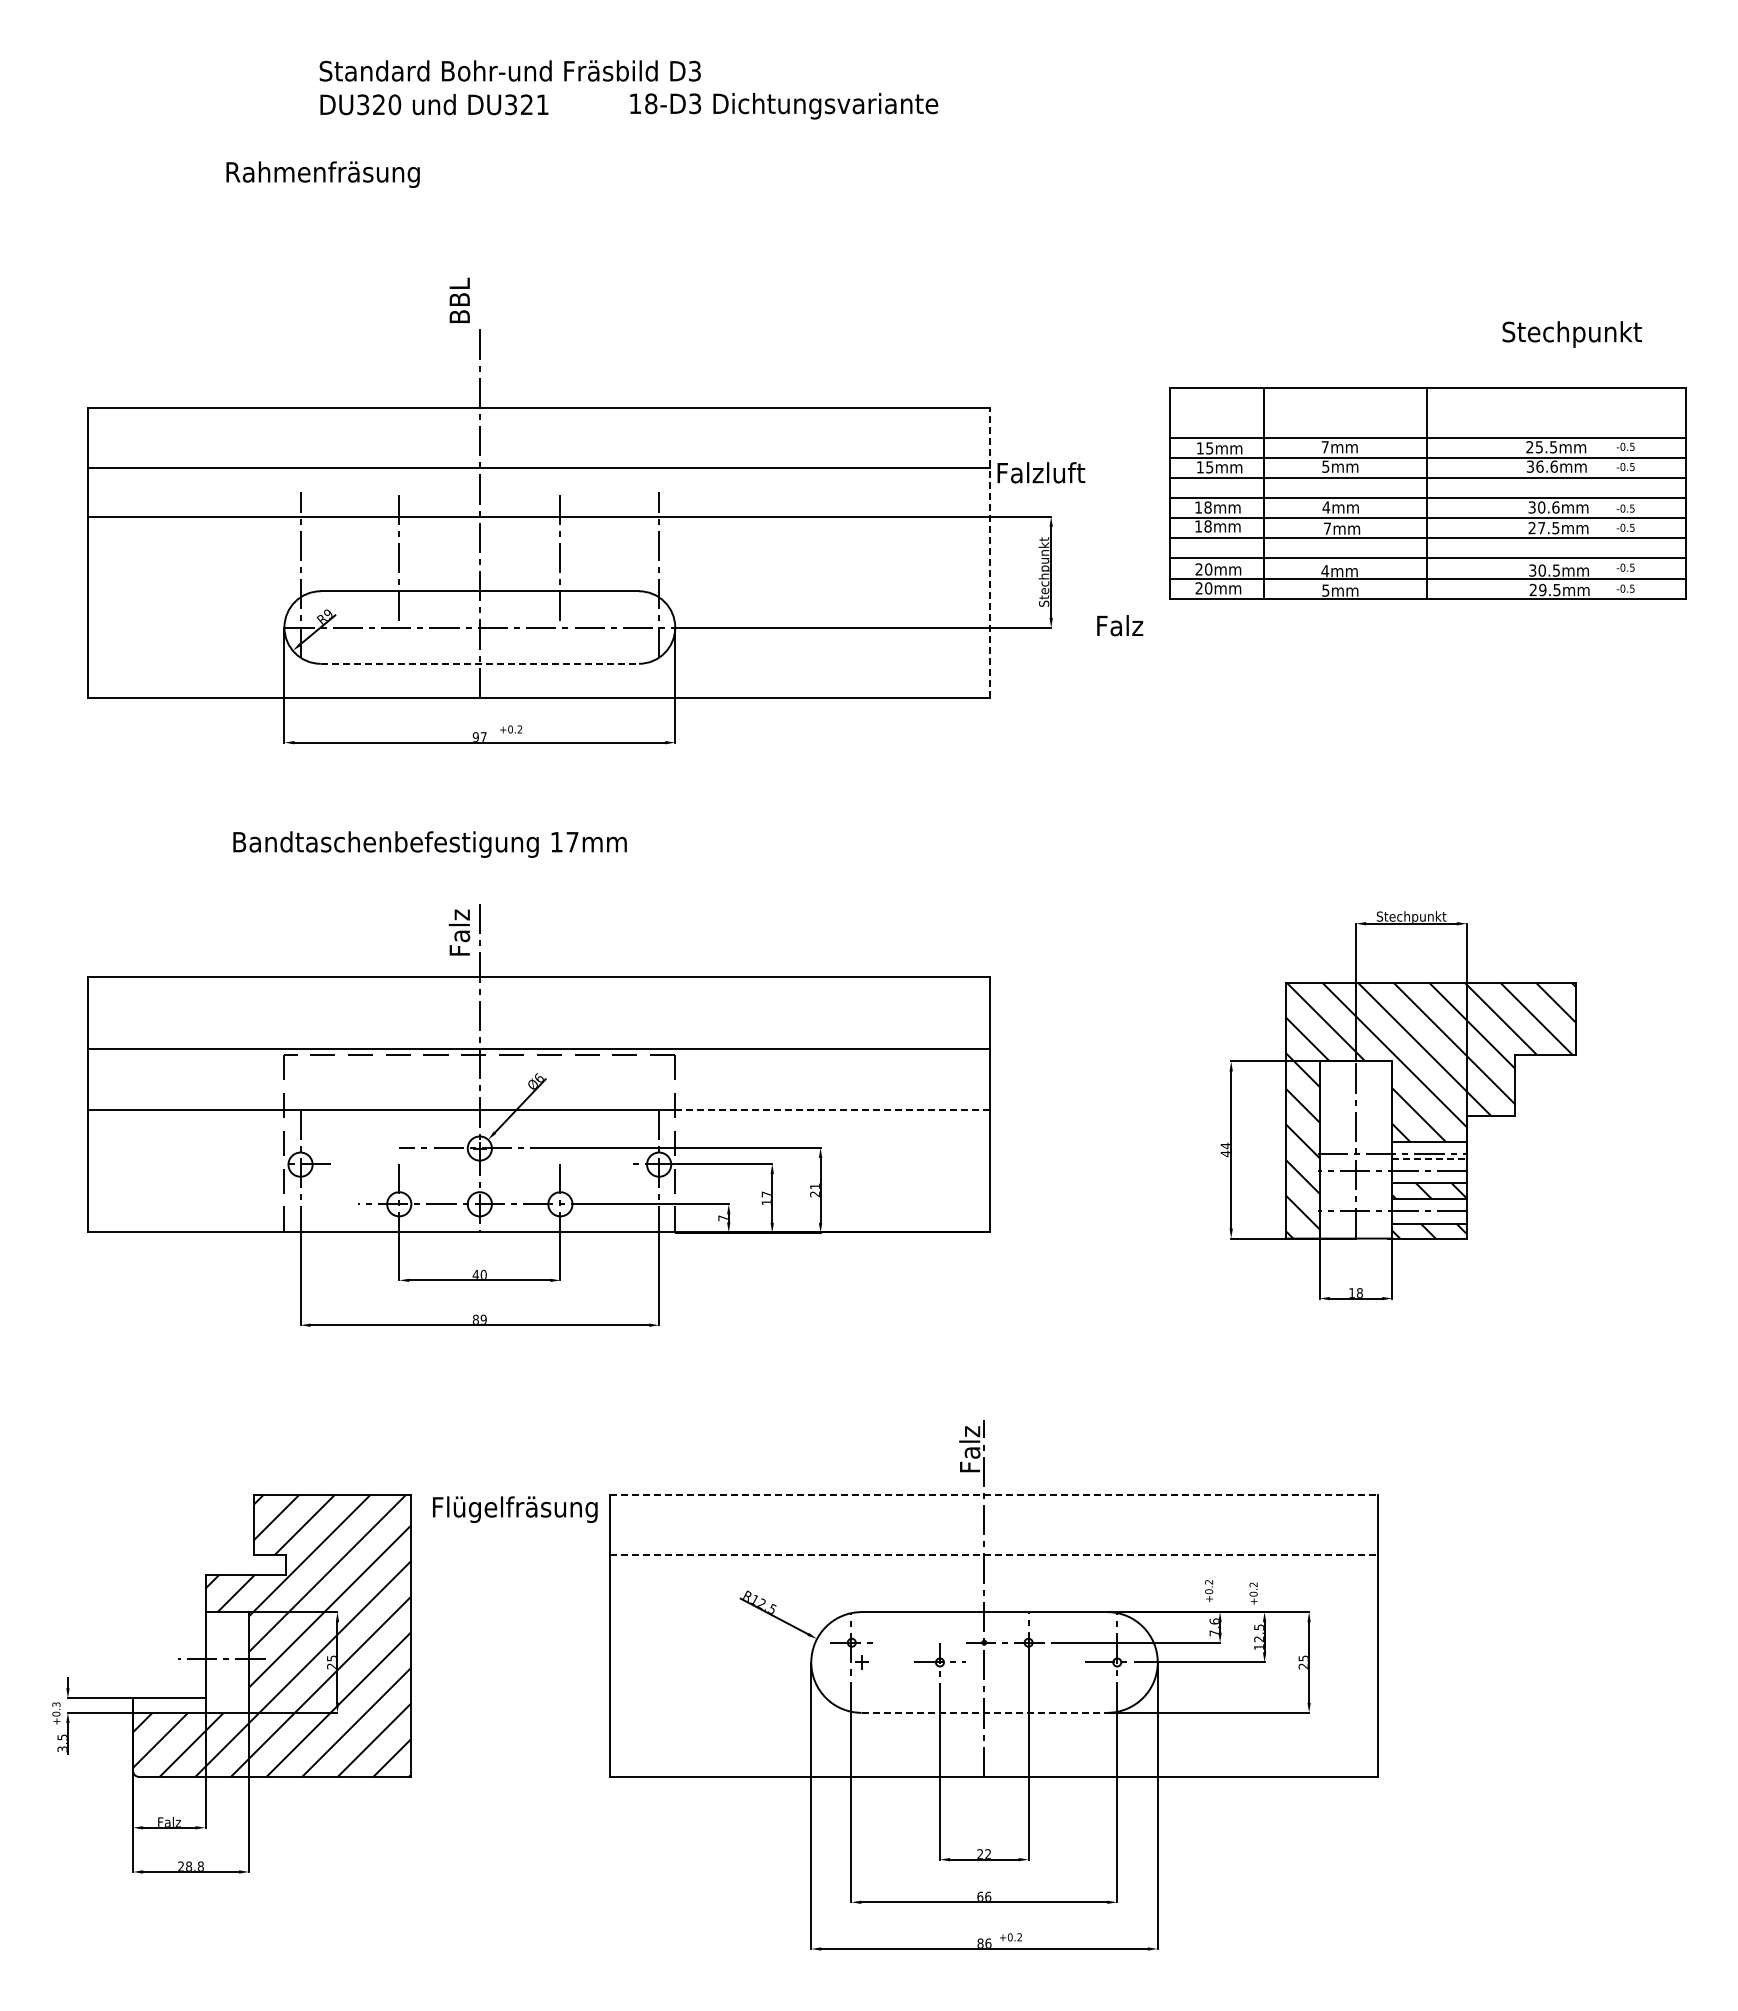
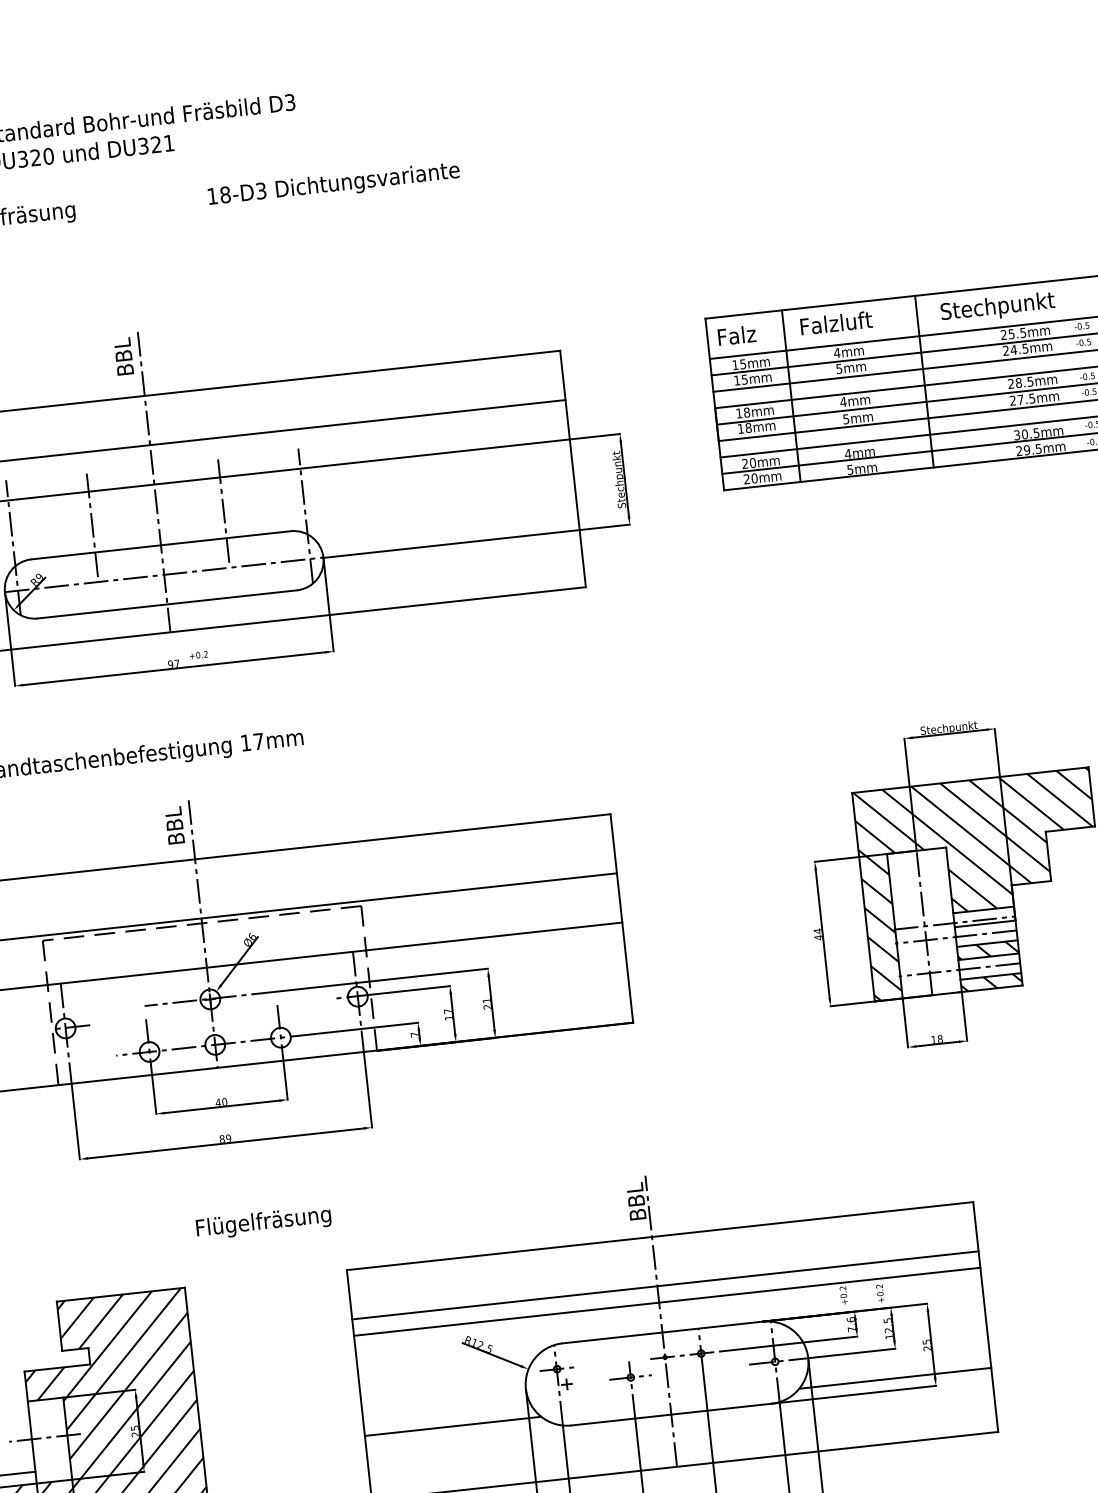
text: (784, 106) -> (334, 185), moved
text: (459, 299) -> (123, 355), moved
text: (1571, 334) -> (997, 307), moved
text: (1325, 447) -> (837, 353), 7mm -> 4mm
text: (1542, 466) -> (1015, 349), 36.6mm -> 24.5mm
text: (1041, 472) -> (836, 322), moved
text: (1543, 507) -> (1020, 382), 30.6mm -> 28.5mm
text: (1327, 528) -> (846, 419), 7mm -> 5mm
line: (989, 552) -> (572, 468), dashed -> solid
text: (1120, 625) -> (737, 335), moved
line: (480, 663) -> (167, 604), dashed -> solid
text: (459, 931) -> (174, 824), Falz -> BBL
line: (831, 1109) -> (493, 936), dashed -> solid
line: (1430, 1159) -> (985, 924), dashed -> solid
text: (969, 1447) -> (635, 1199), Falz -> BBL
line: (994, 1494) -> (660, 1235), dashed -> solid
text: (515, 1509) -> (263, 1222), moved
line: (994, 1555) -> (665, 1285), dashed -> solid
line: (993, 1575) -> (666, 1301), added
line: (717, 1698) -> (452, 1426), added
line: (1260, 1698) -> (895, 1378), added
line: (984, 1712) -> (671, 1414), dashed -> solid

